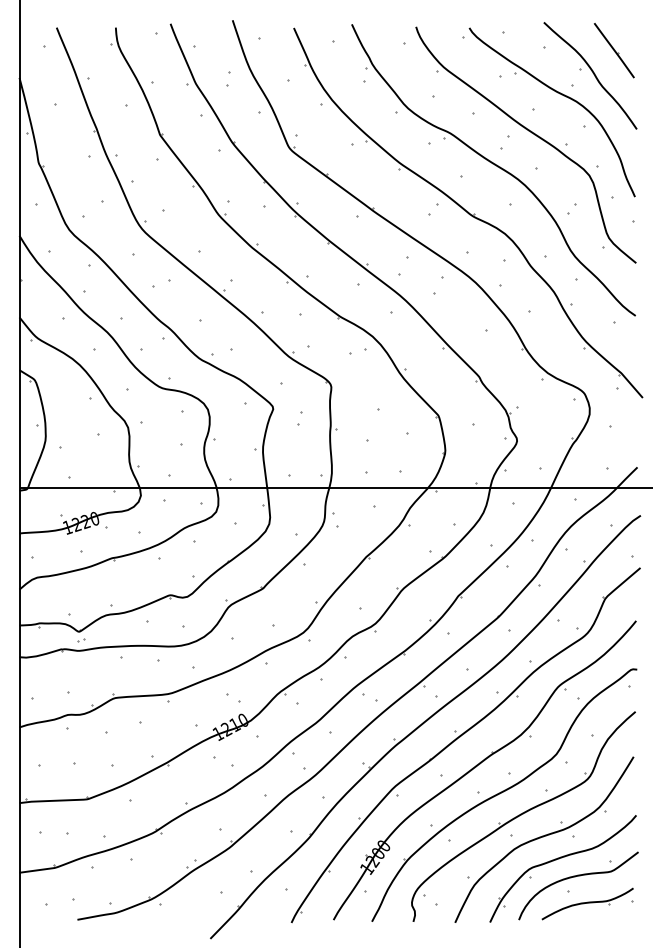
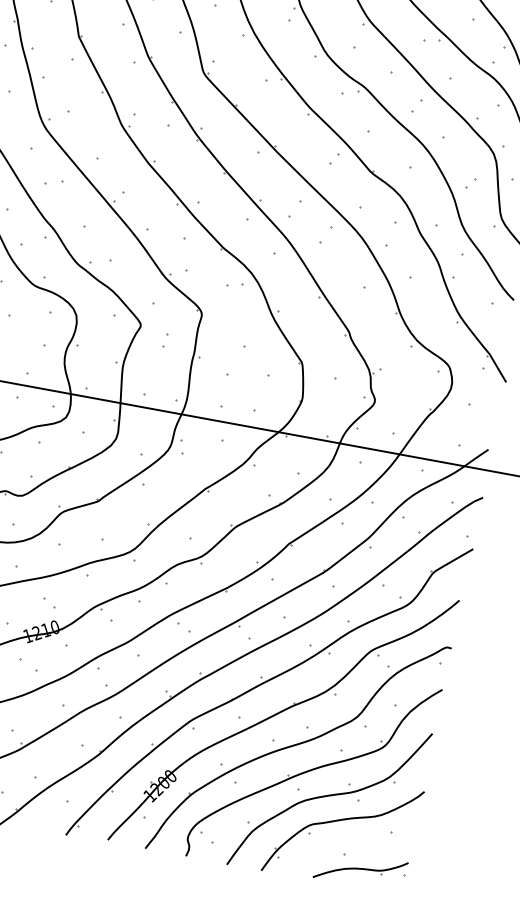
curve: (575, 877) -> (353, 841), removed

